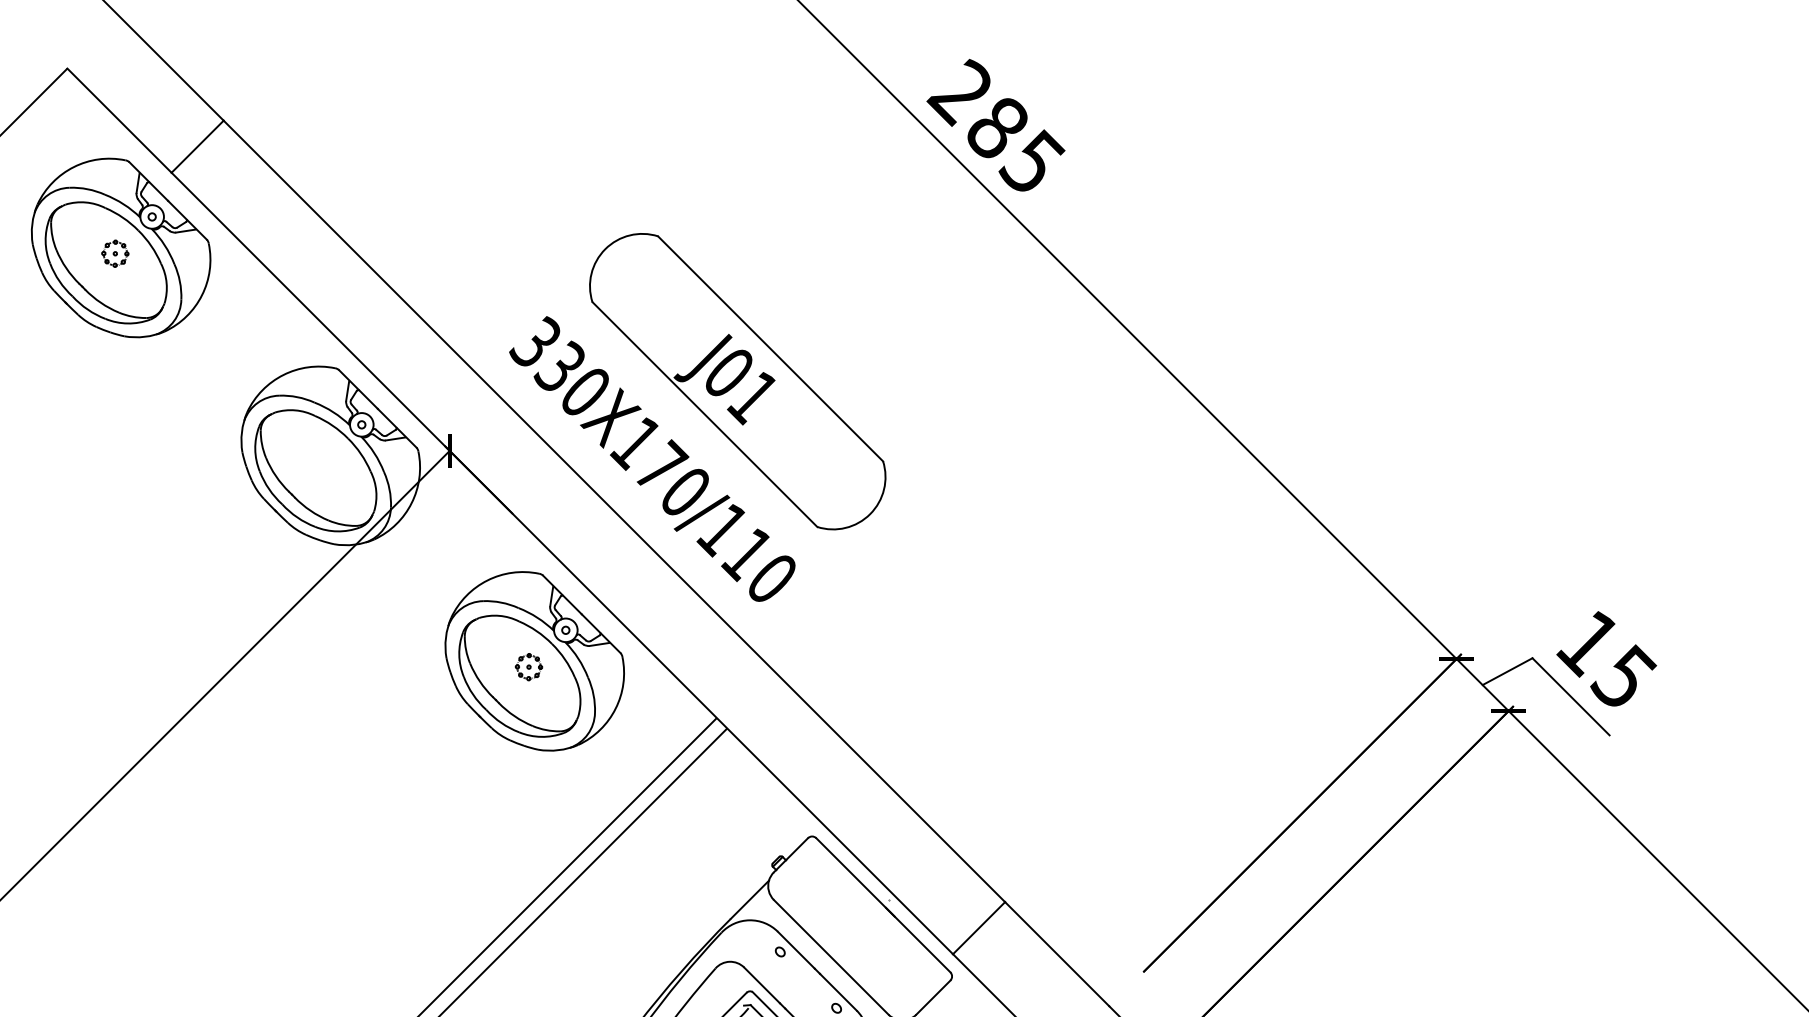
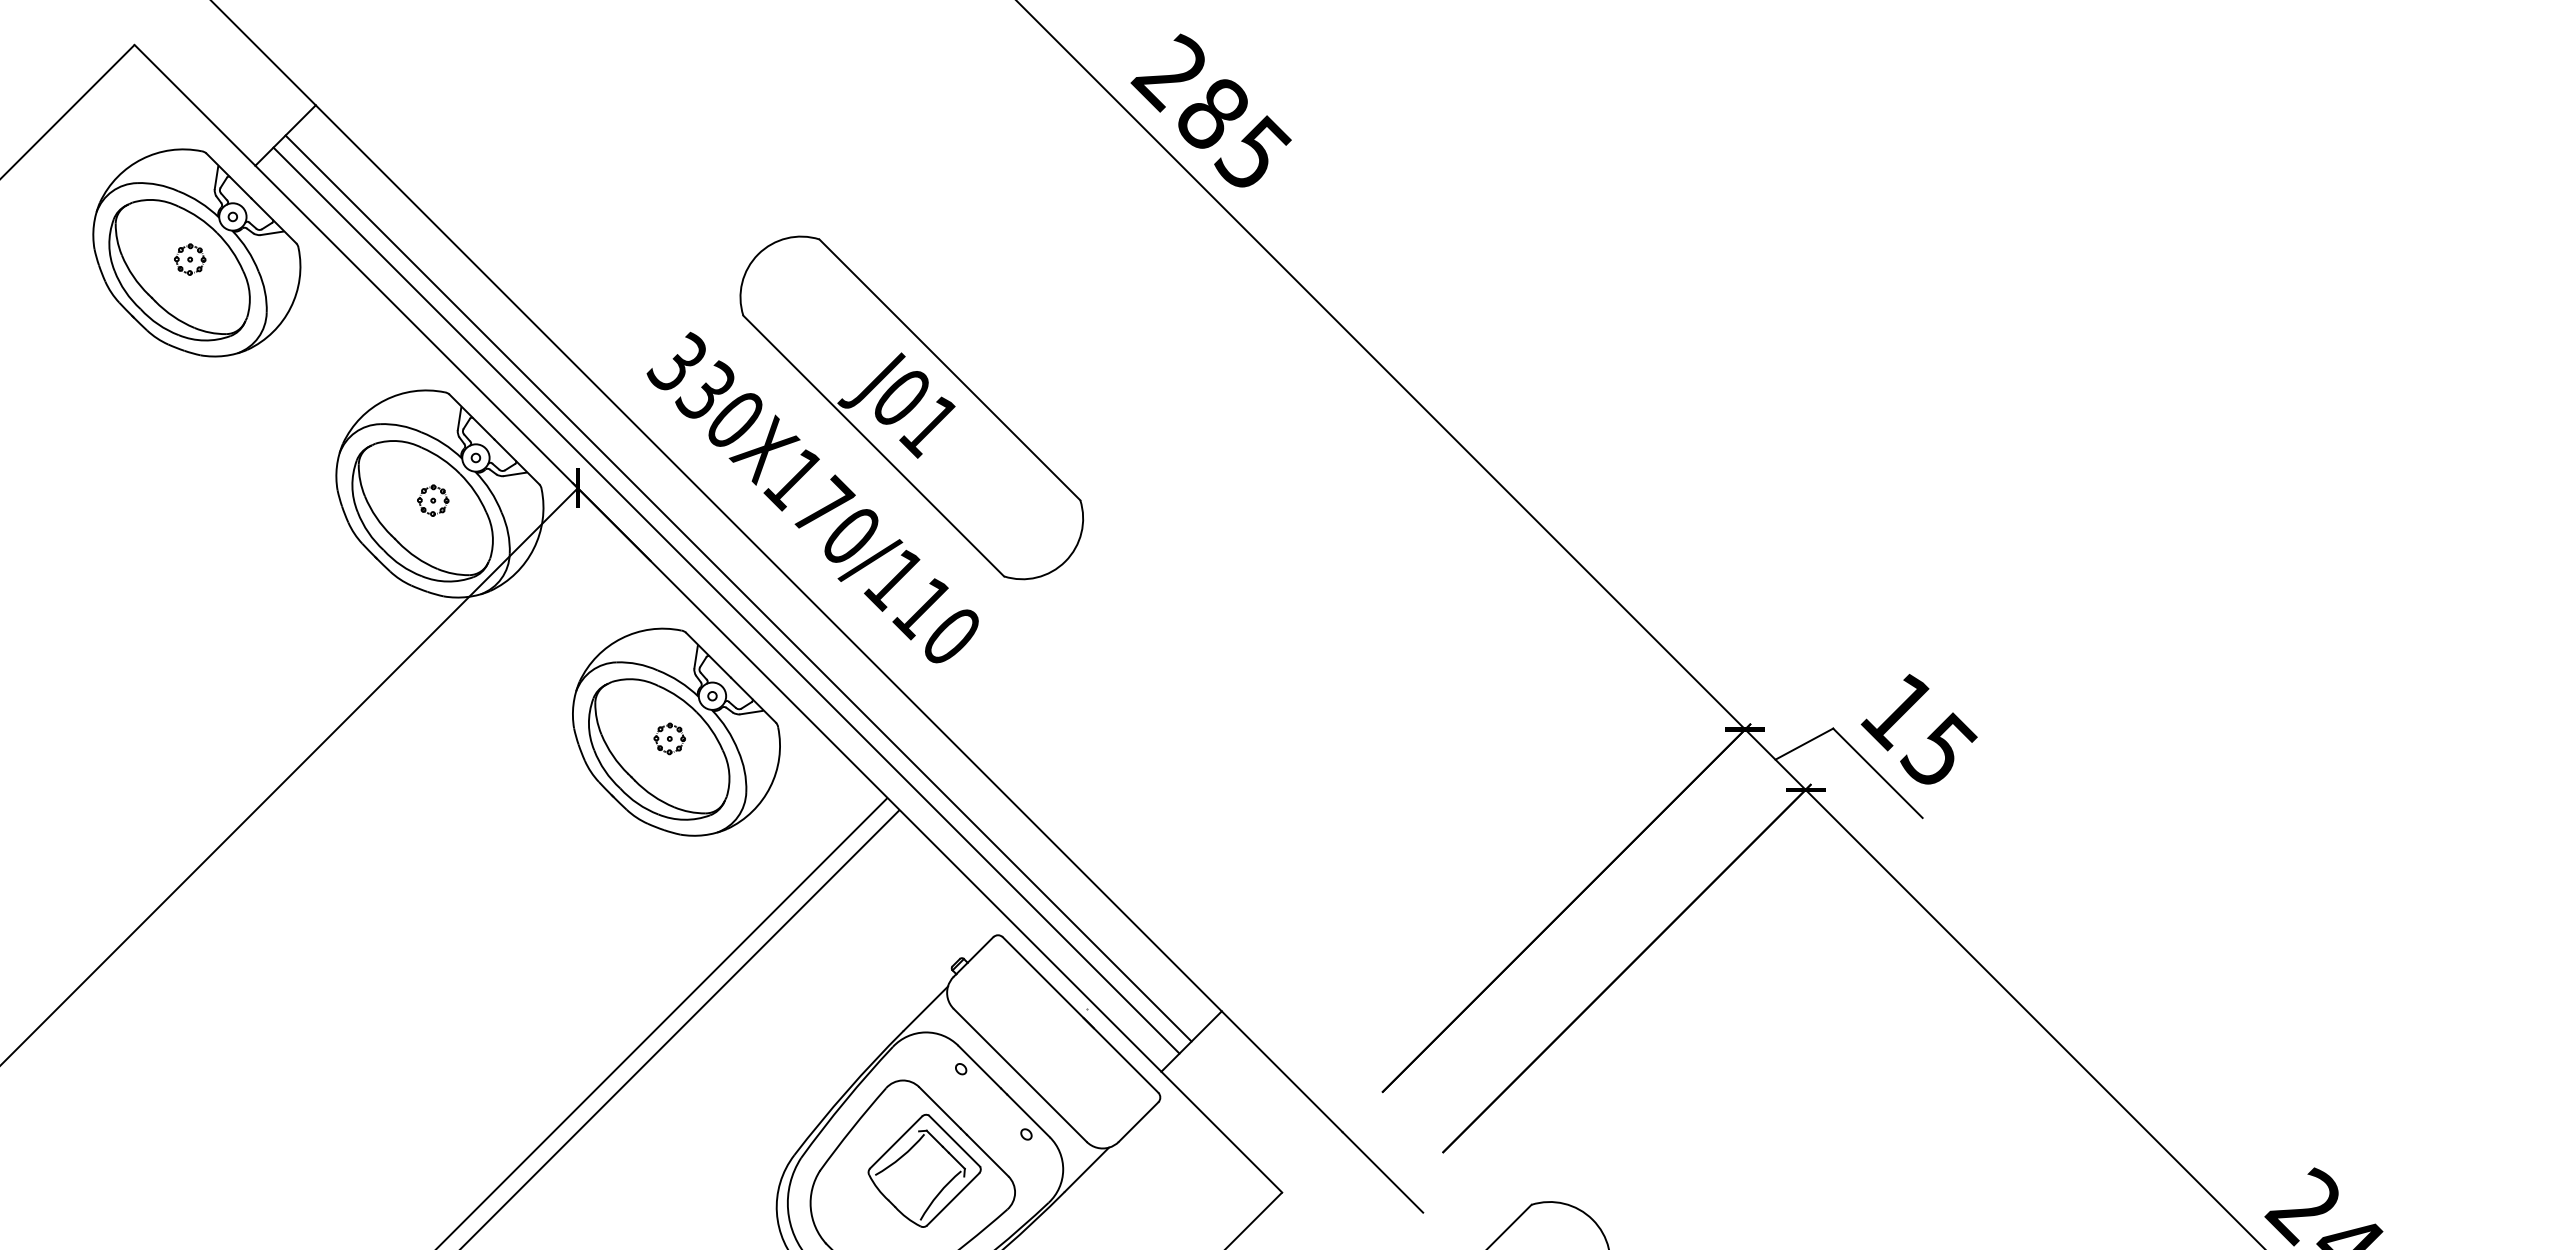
part: (325, 461) -> (433, 500), added
line: (588, 537) -> (738, 588), added
line: (577, 547) -> (726, 600), added

